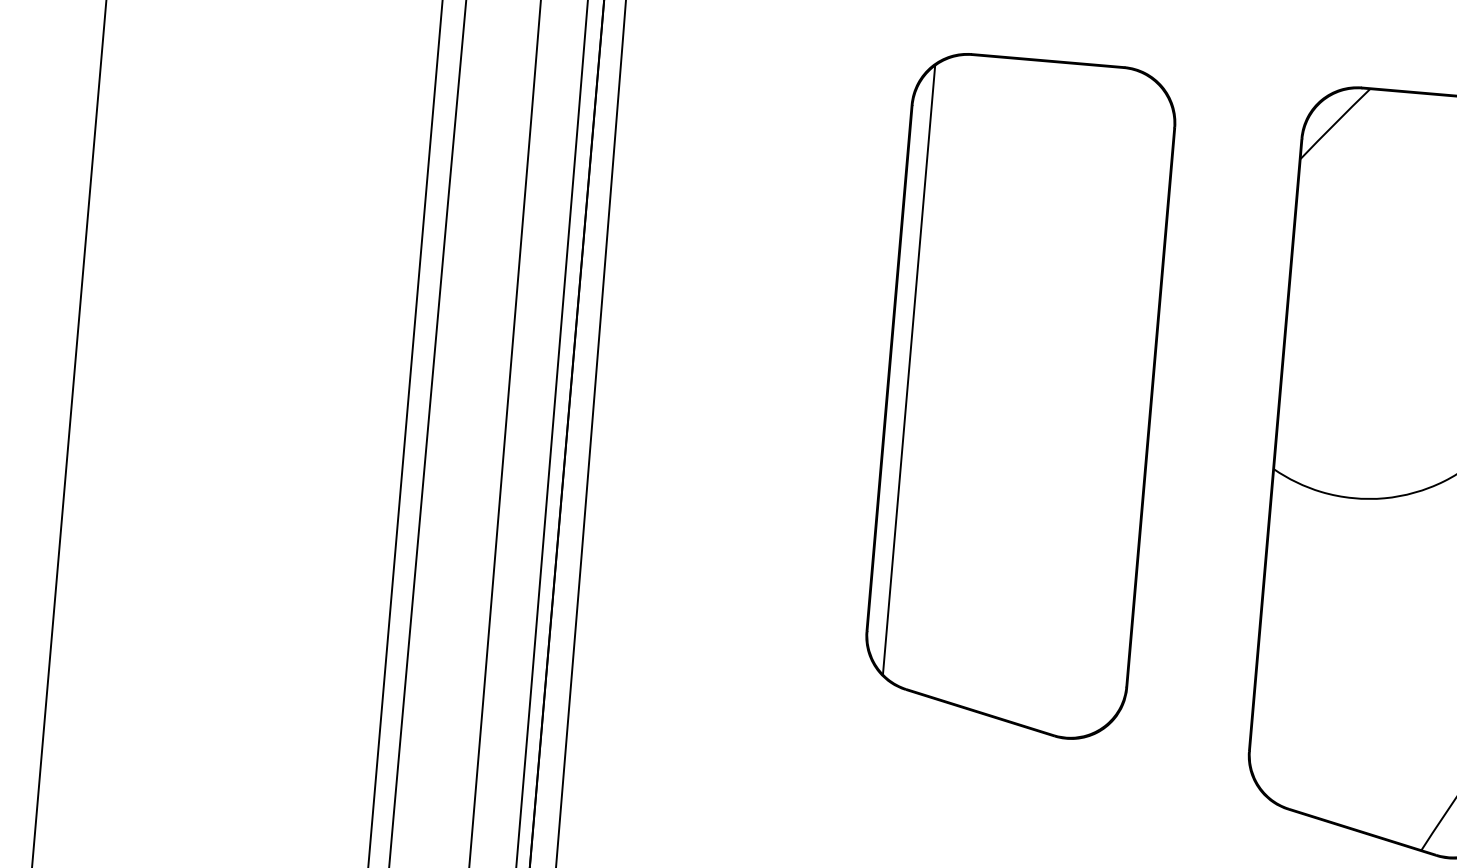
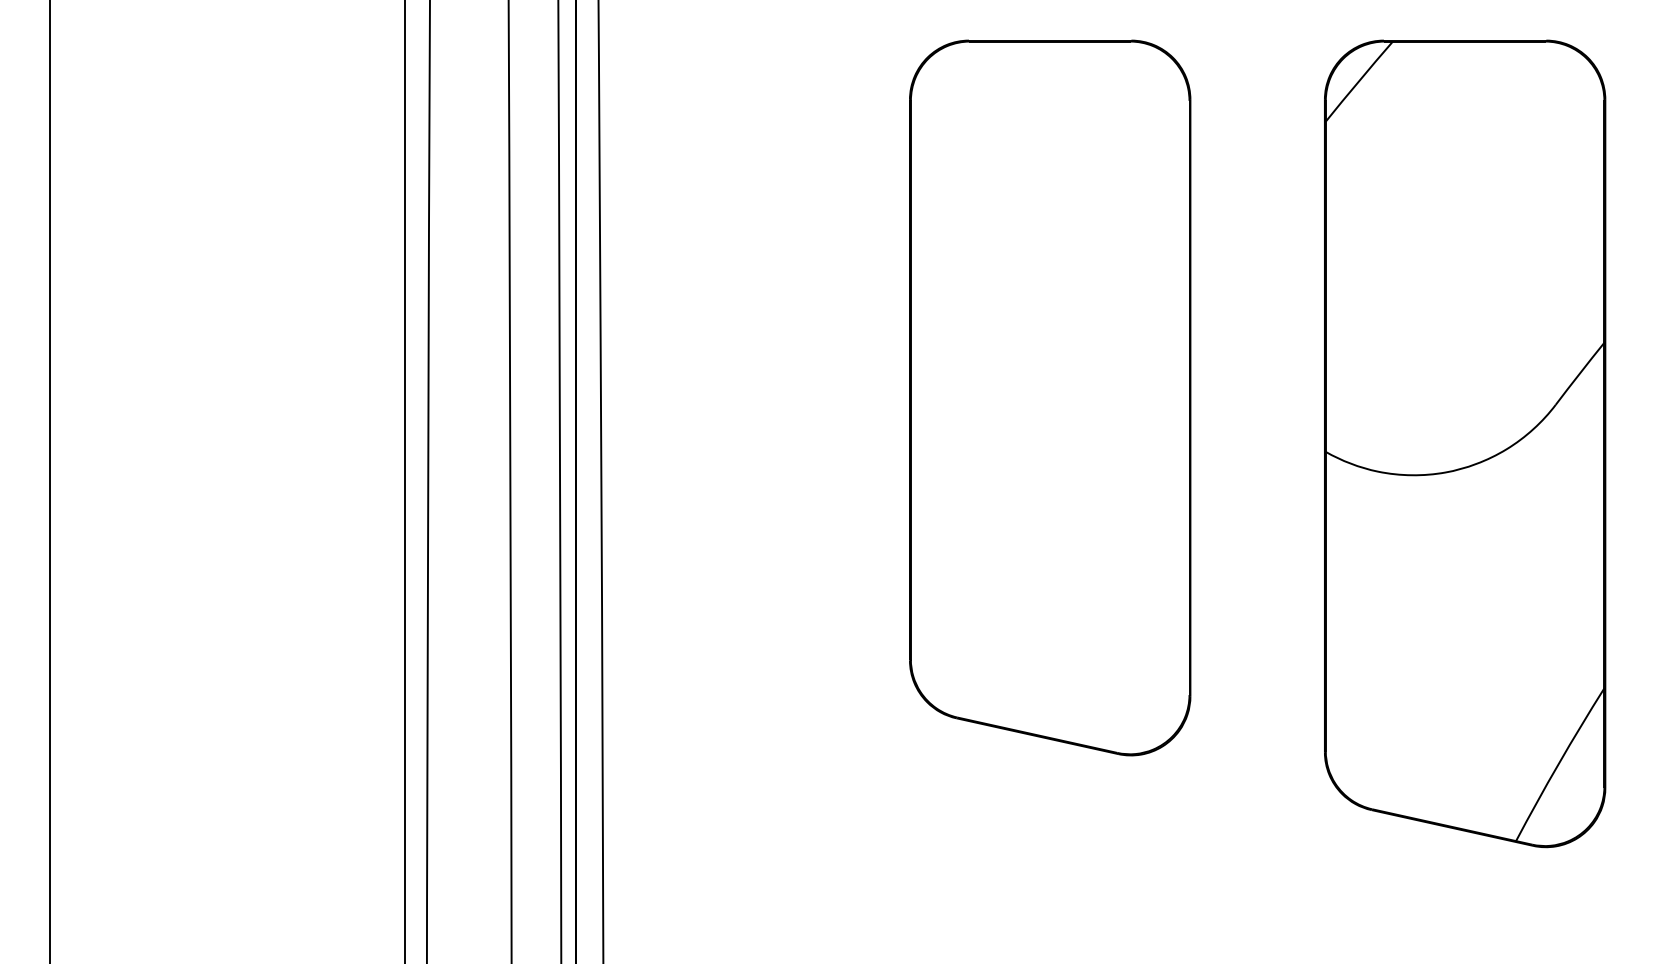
line: (909, 370) -> (931, 380), removed

